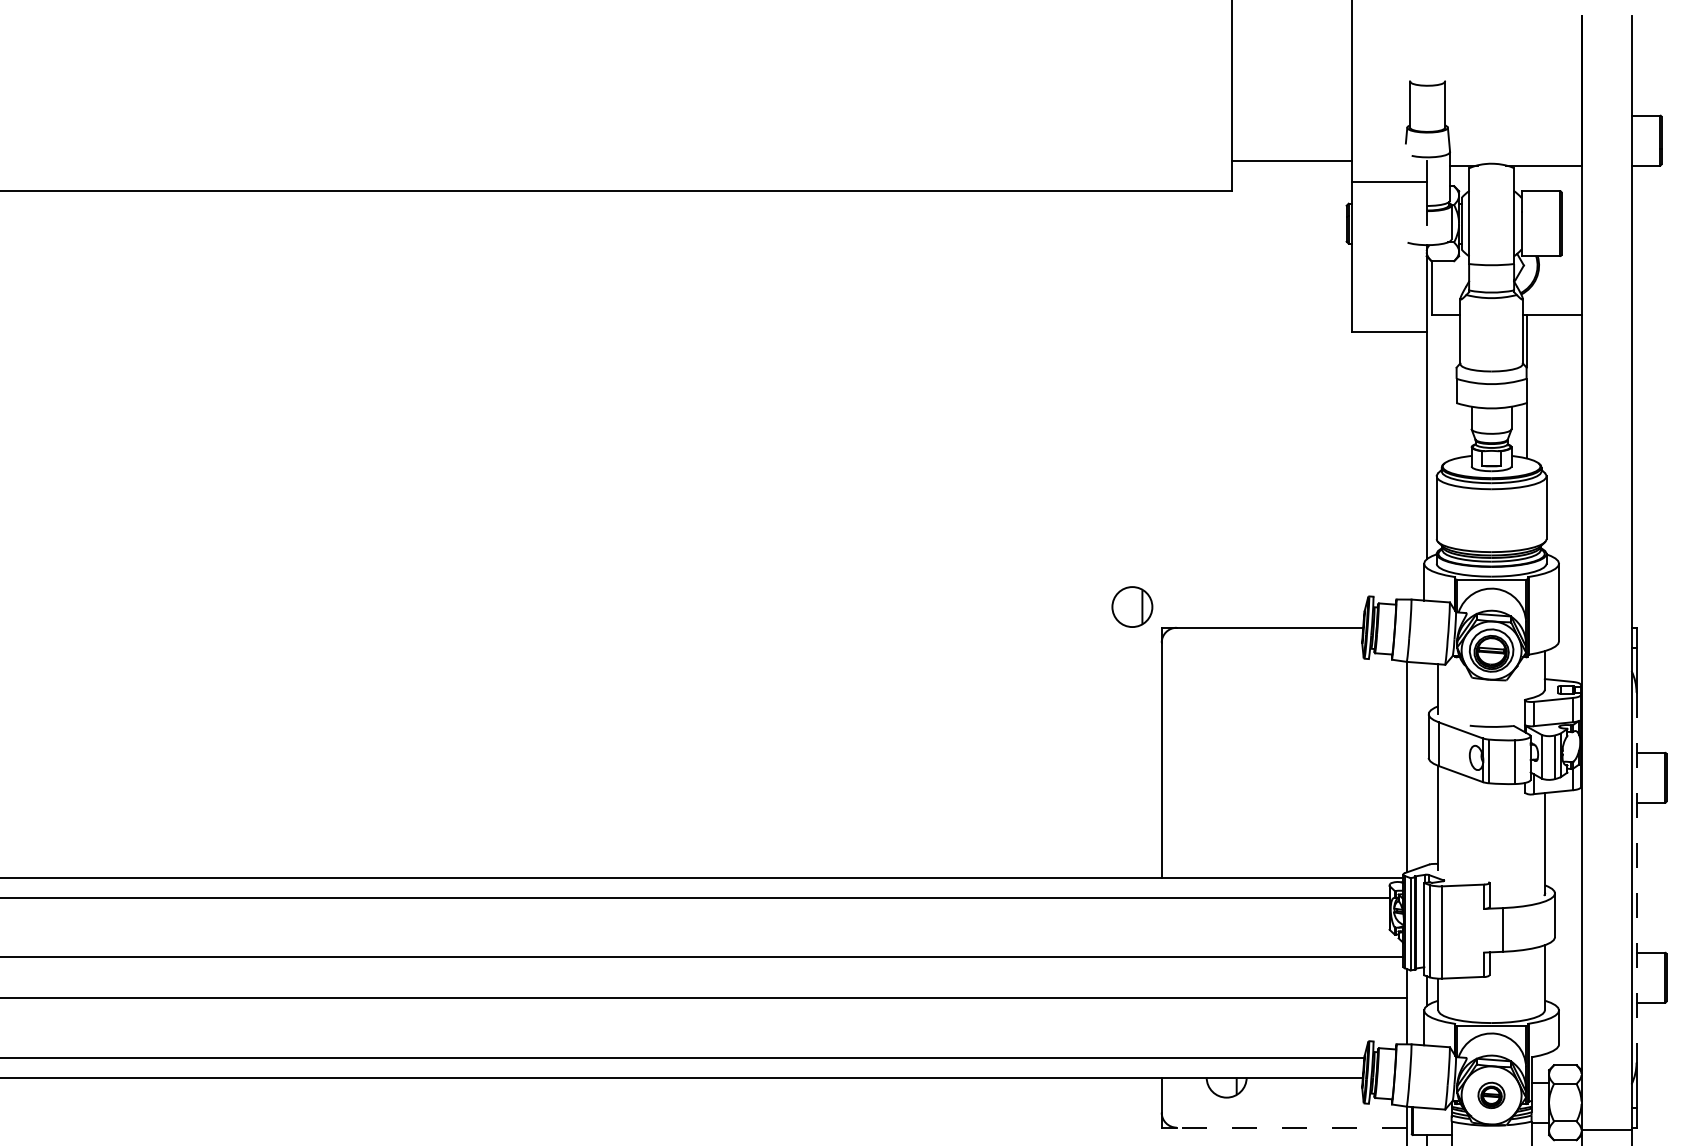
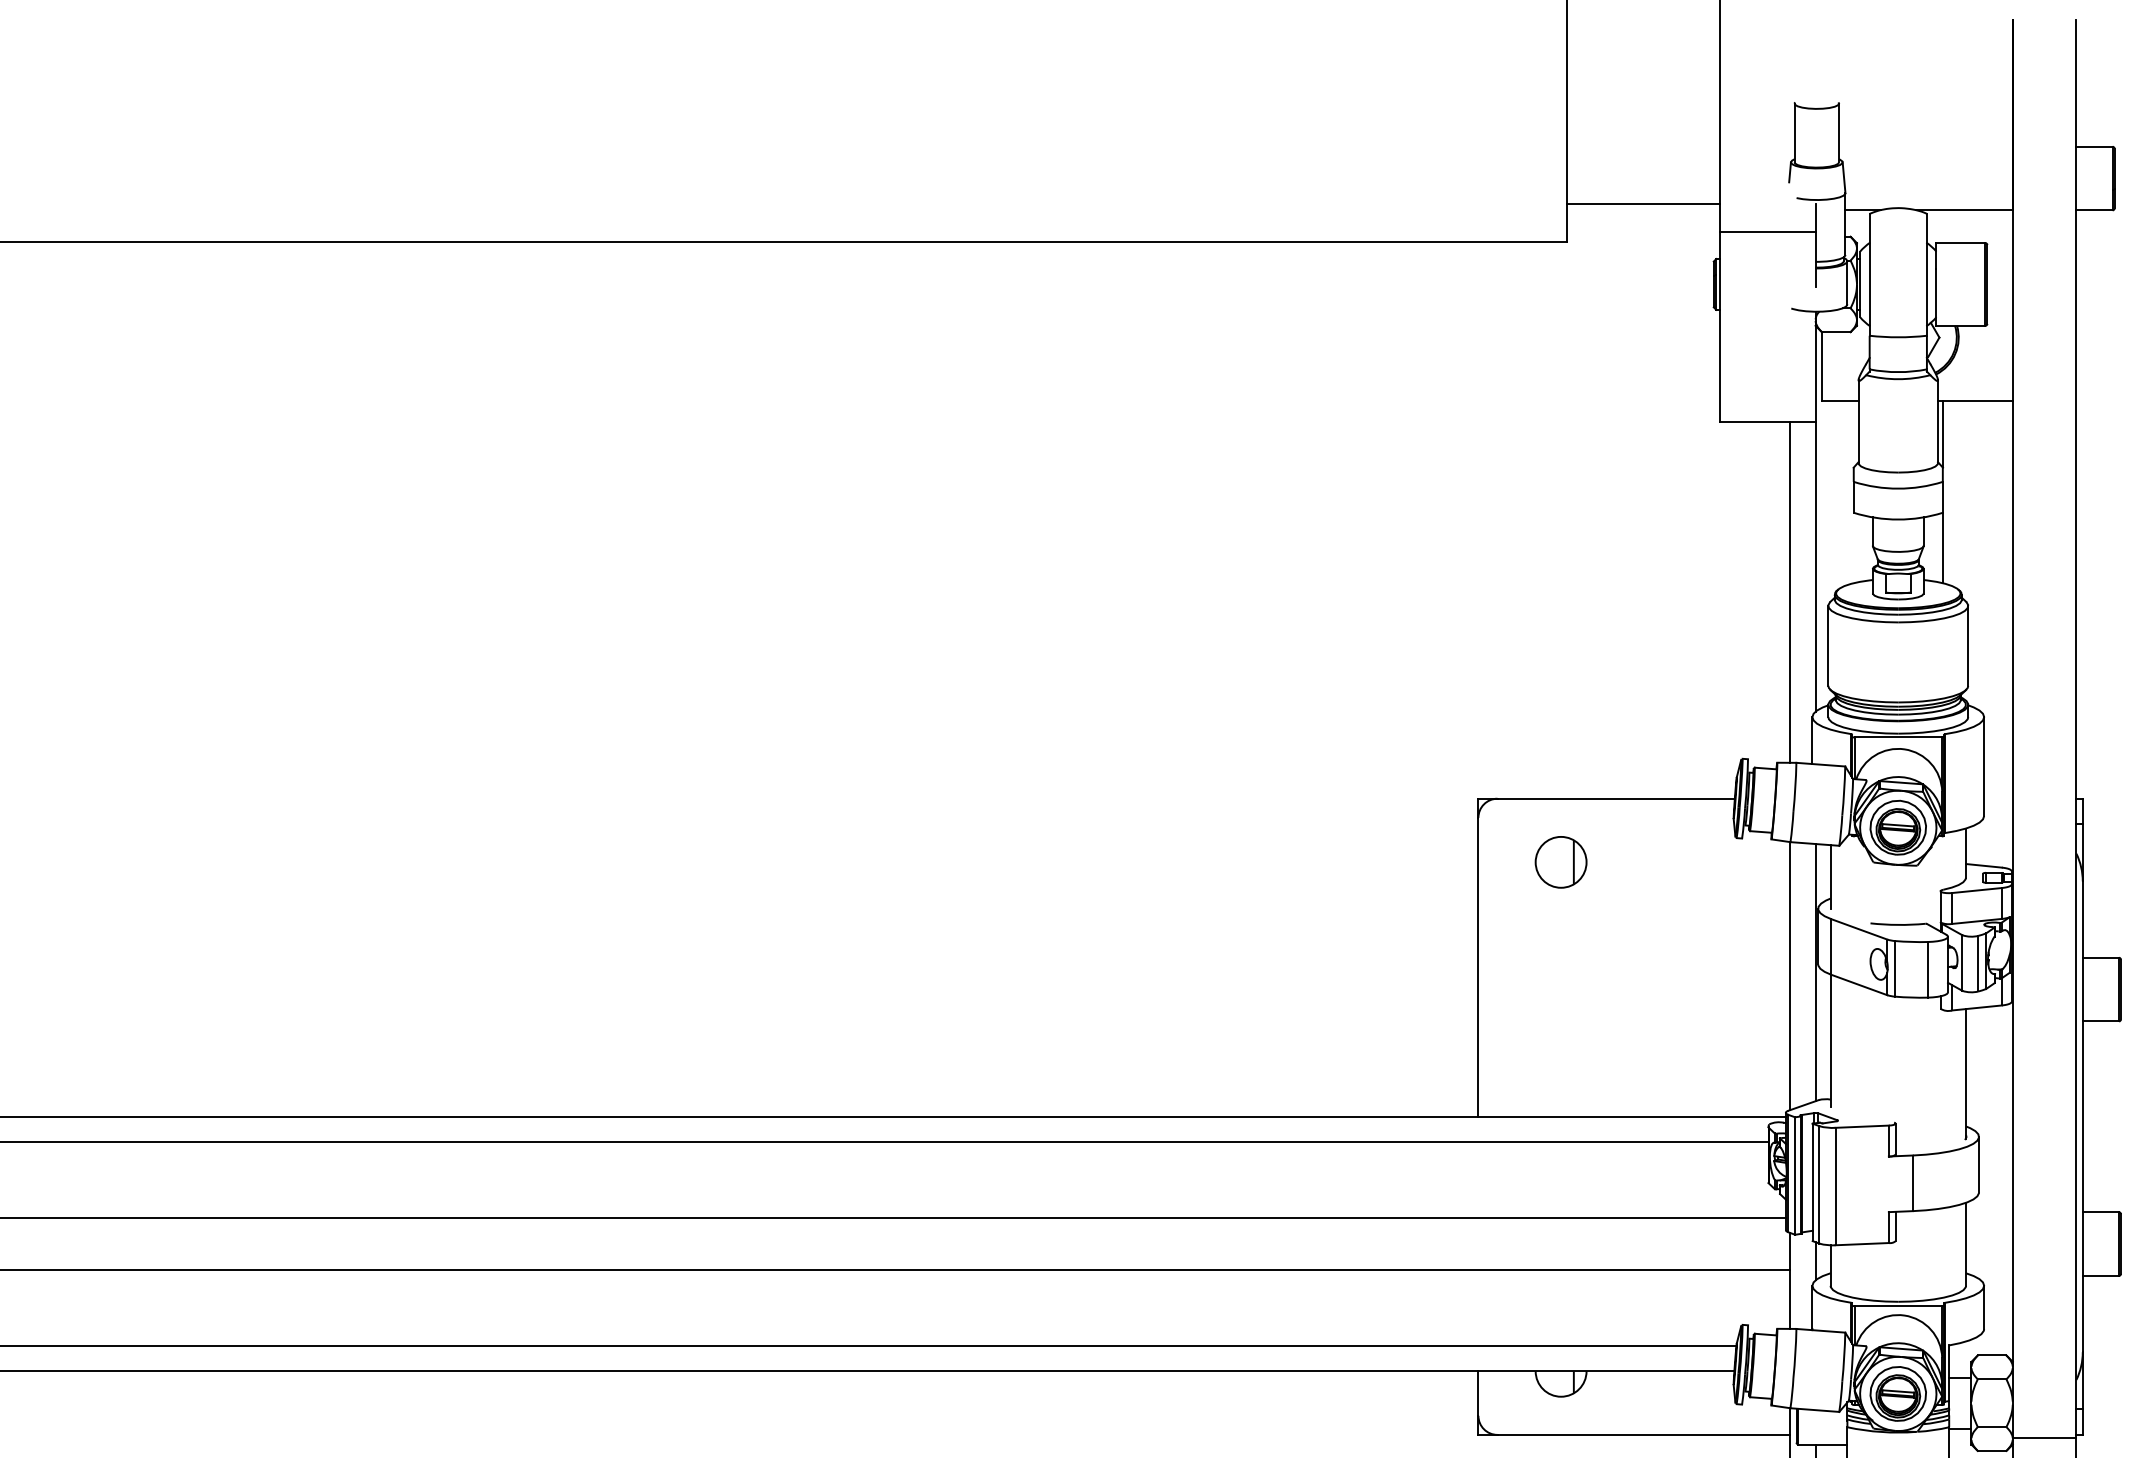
line: (1406, 464) -> (1790, 591), added
part: (1131, 607) -> (1560, 862), moved
line: (1426, 764) -> (1815, 972), added
line: (1636, 878) -> (2082, 1117), dashed -> solid
part: (1490, 1095) -> (1897, 1393), size x1.67
line: (1291, 1127) -> (1643, 1434), dashed -> solid

